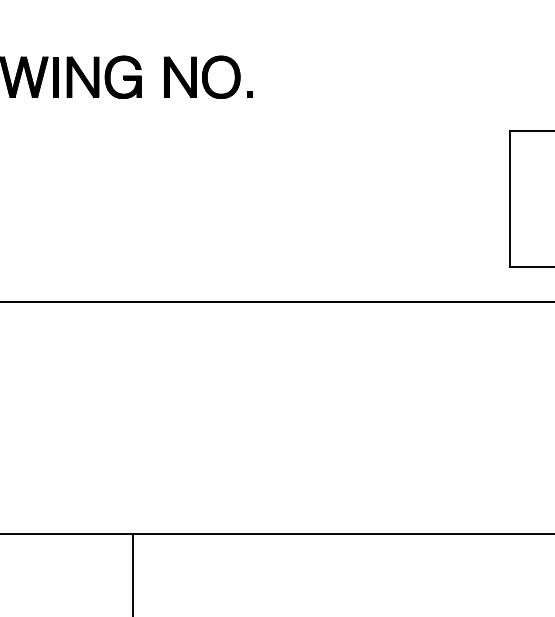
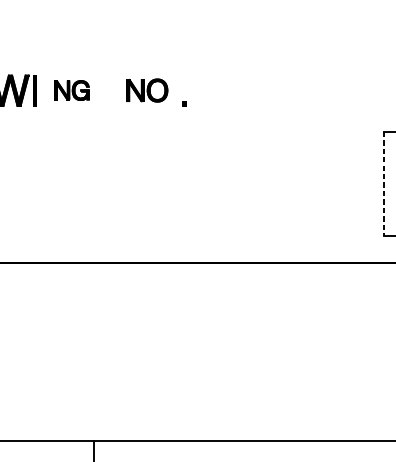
part: (103, 76) -> (71, 90), size x0.6
part: (202, 76) -> (147, 90), size x0.7
line: (510, 199) -> (383, 184), solid -> dashed

